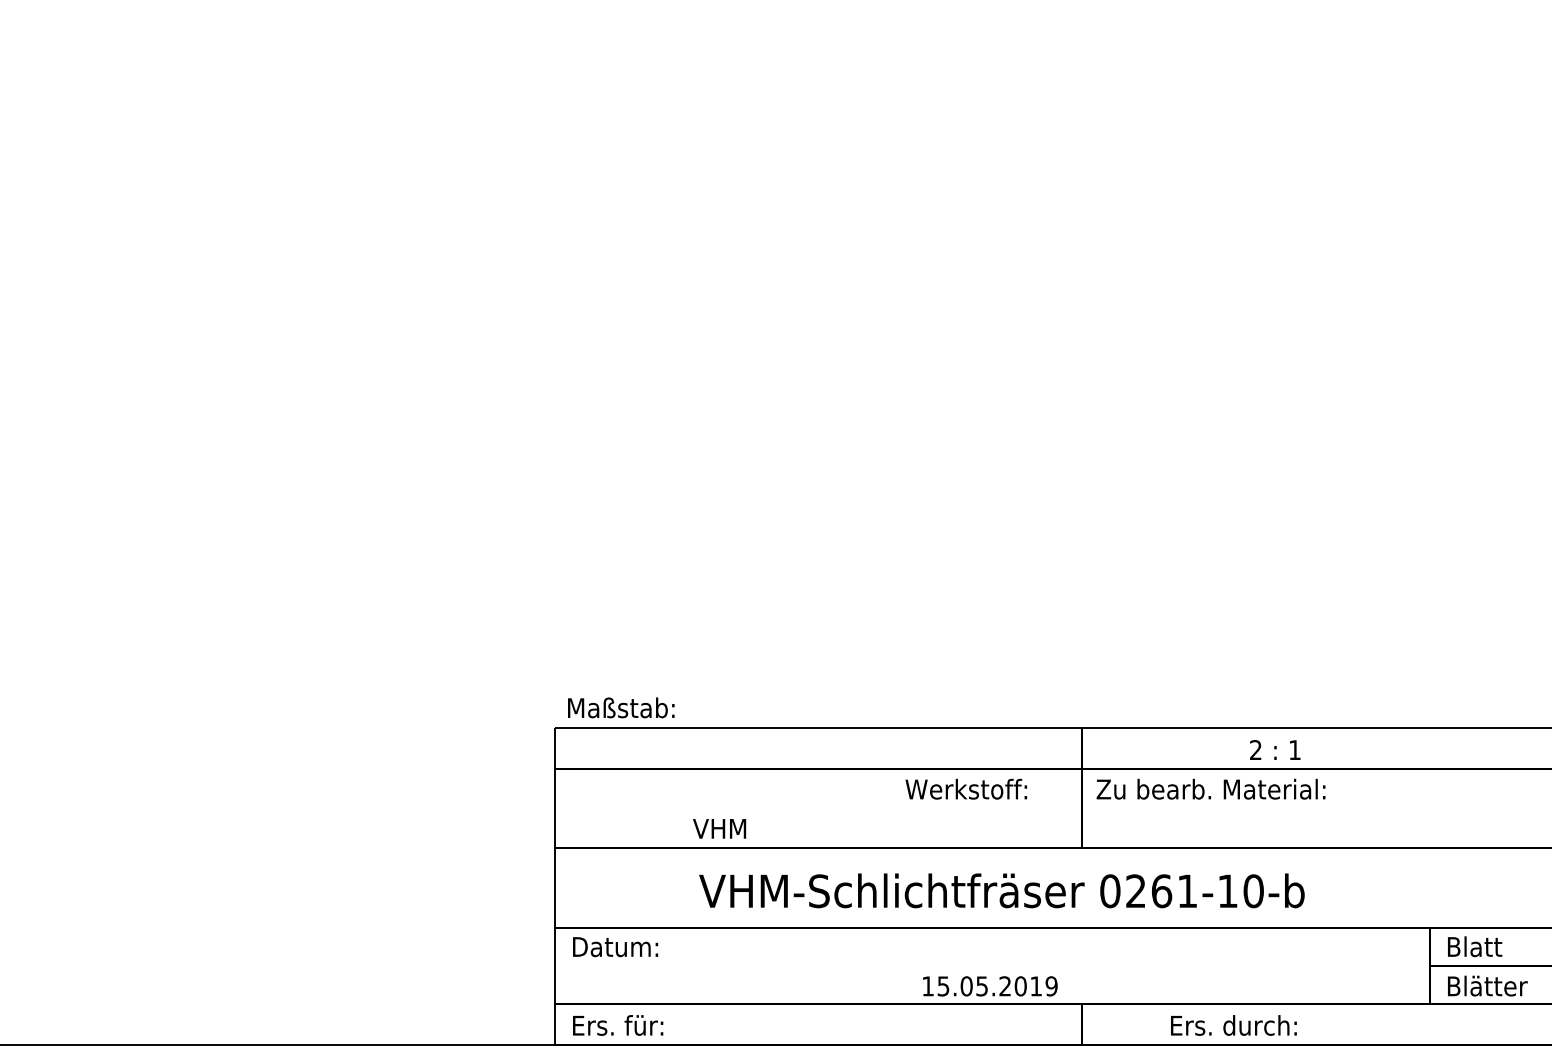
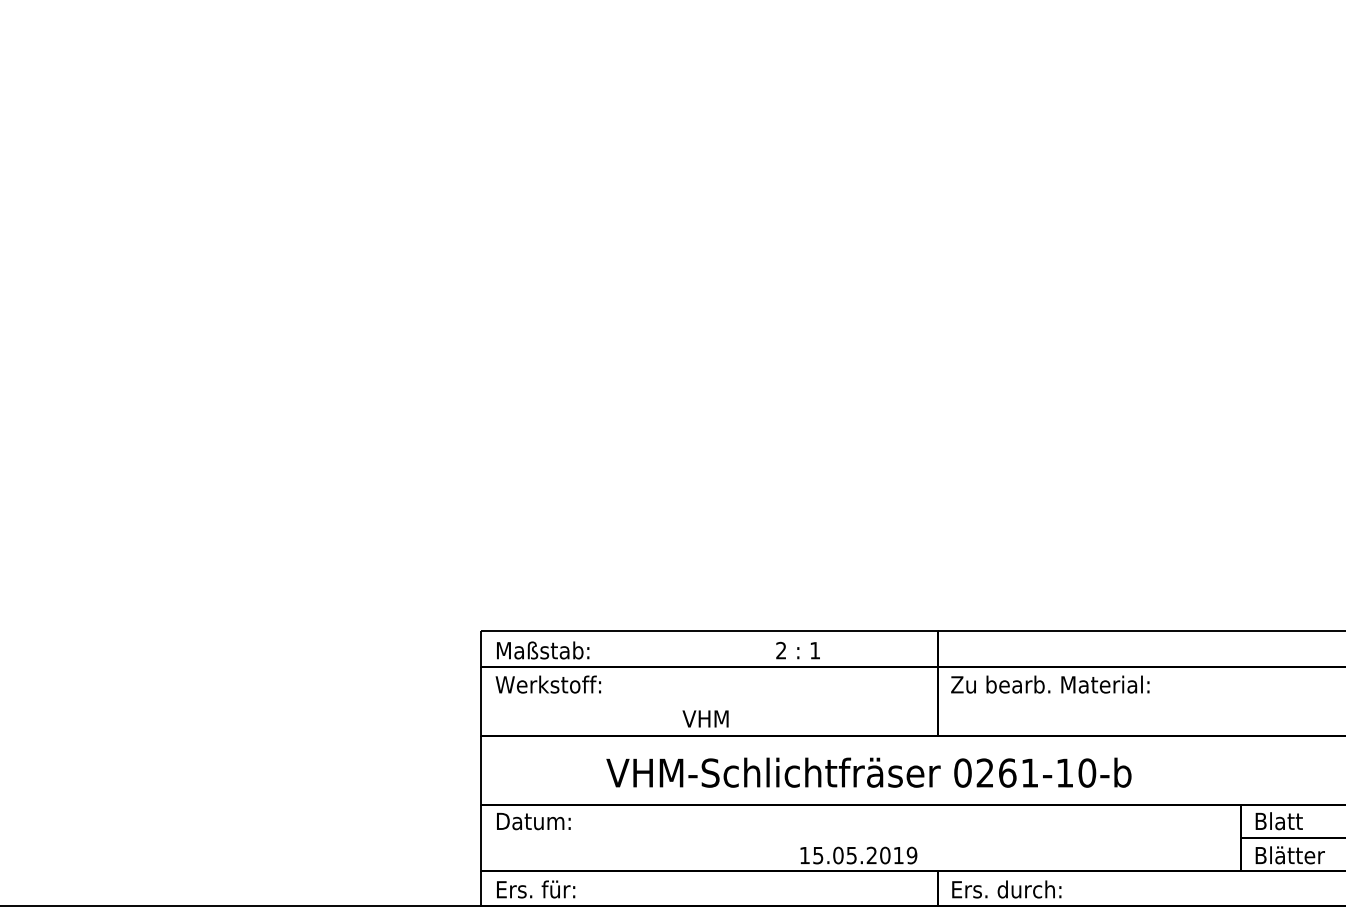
text: (621, 707) -> (543, 650), moved
text: (1275, 749) -> (798, 650), moved
text: (965, 788) -> (547, 683), moved
text: (719, 828) -> (705, 718), moved
text: (1233, 1025) -> (1006, 889), moved

